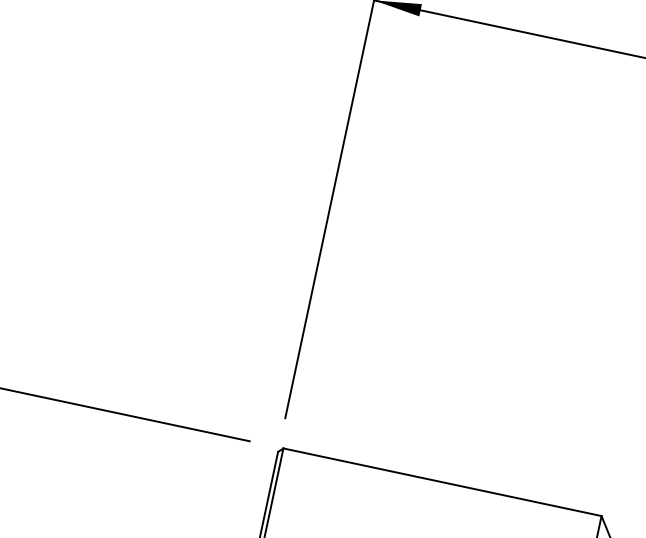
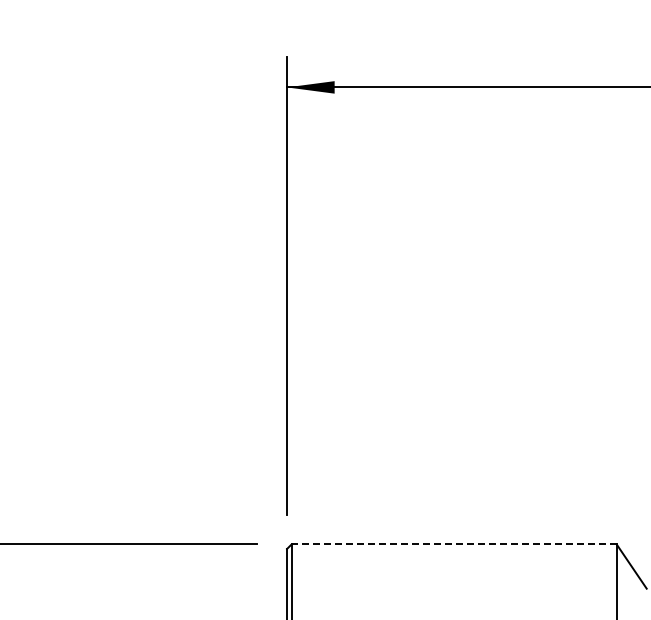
line: (442, 482) -> (454, 544), solid -> dashed

